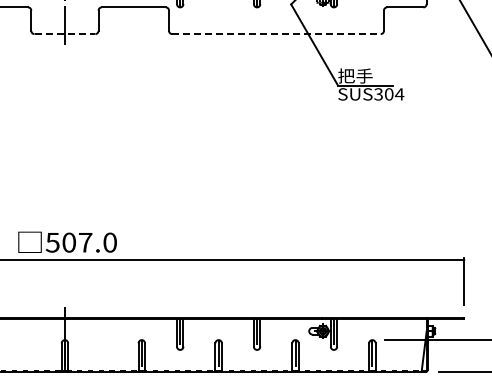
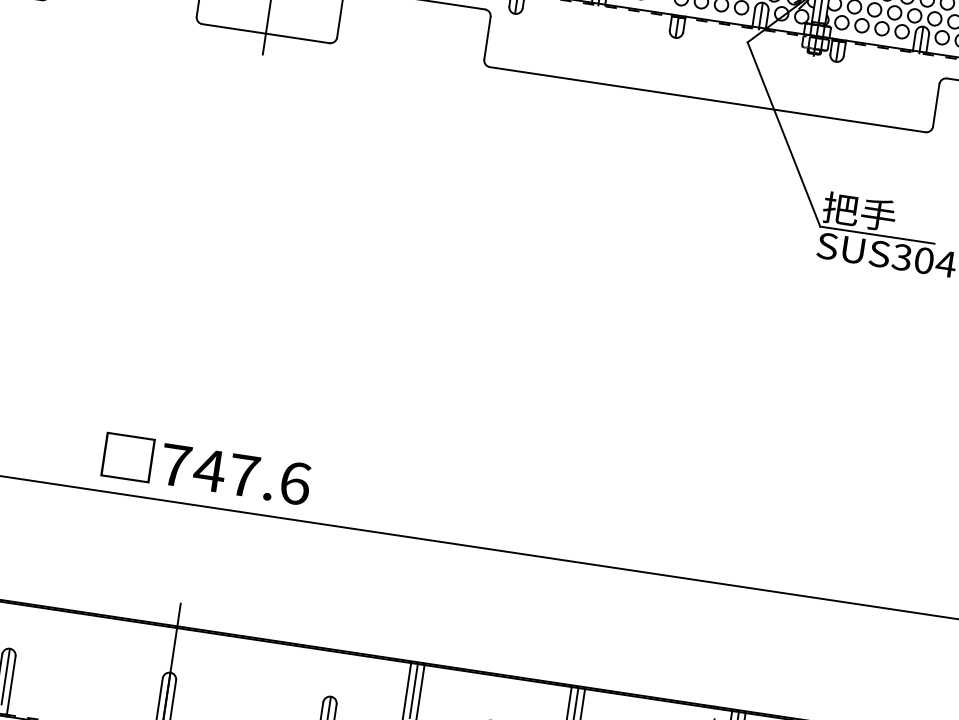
line: (65, 34) -> (266, 34), dashed -> solid
line: (276, 34) -> (707, 100), dashed -> solid
text: (81, 242) -> (235, 474), 507.0 -> 747.6

